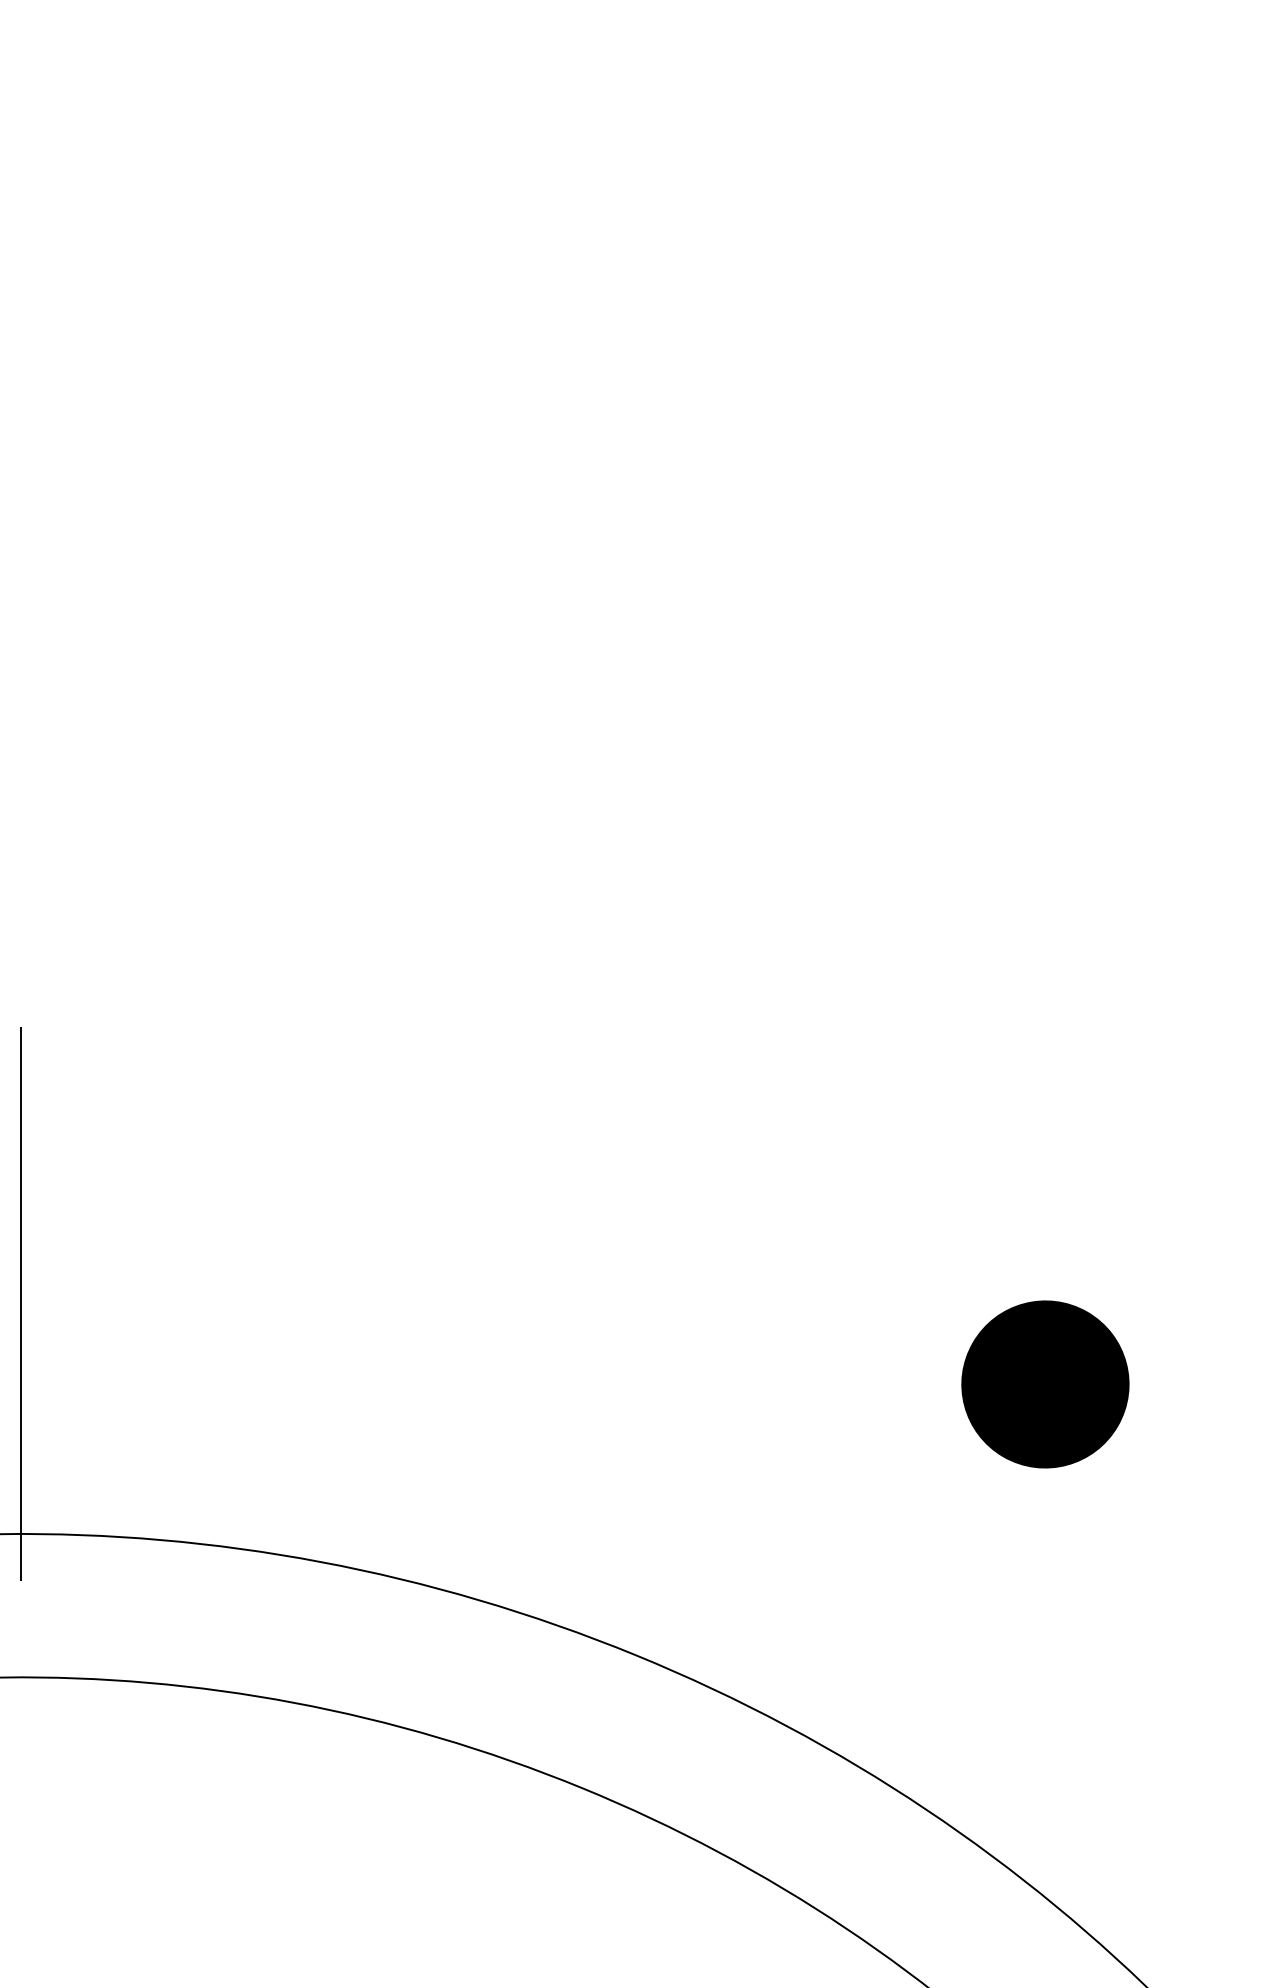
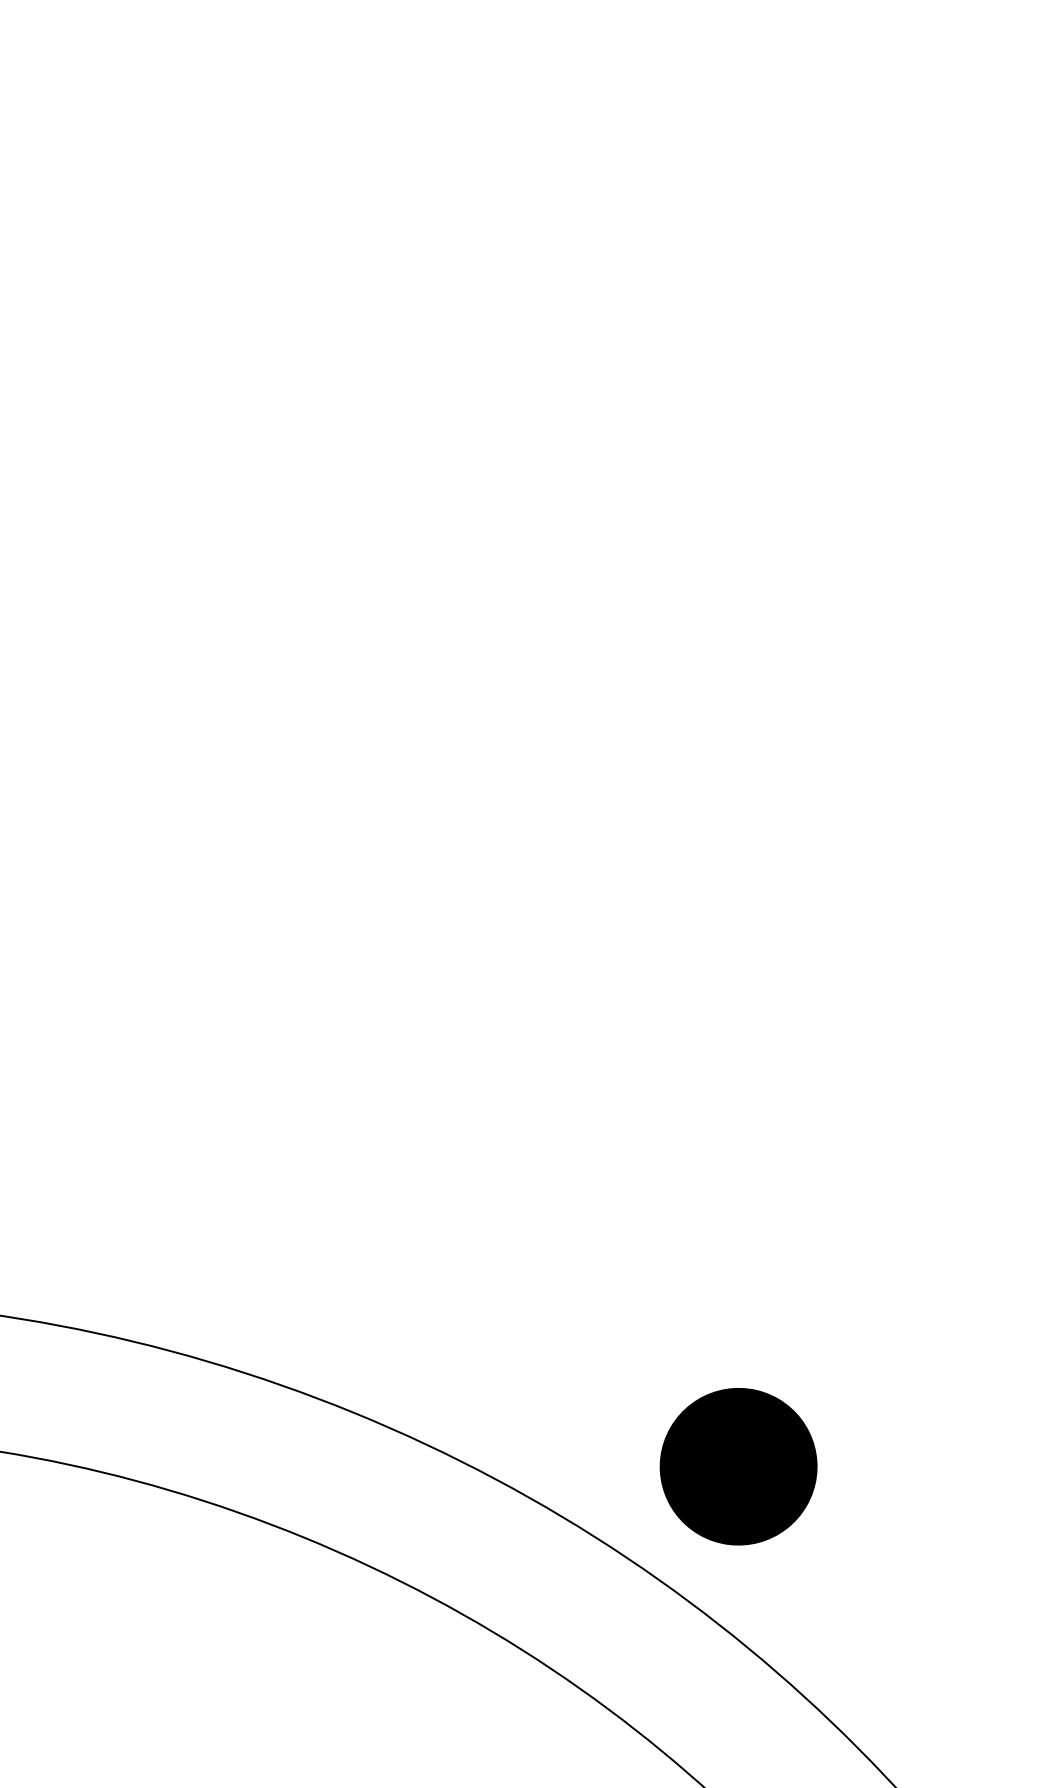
part: (1045, 1384) -> (738, 1466), moved

